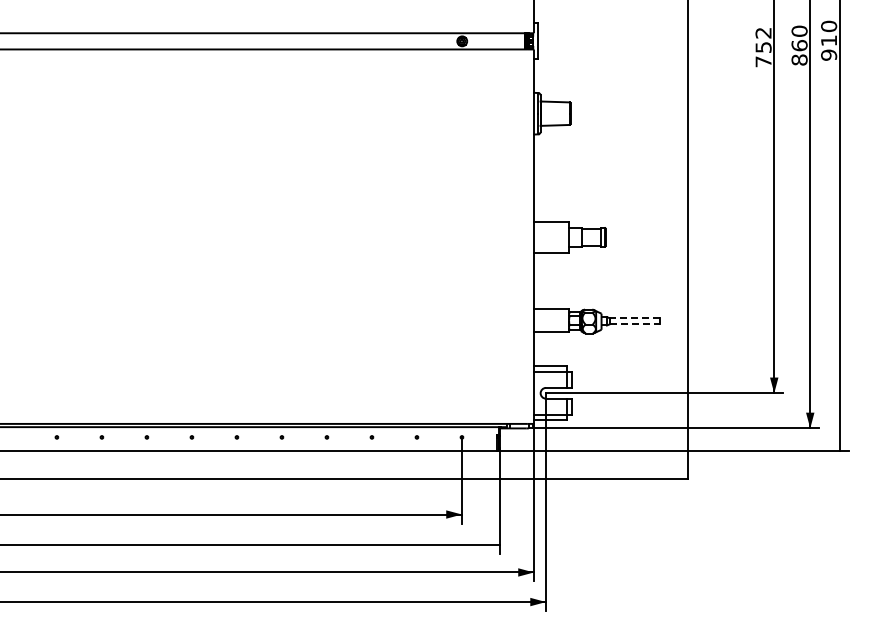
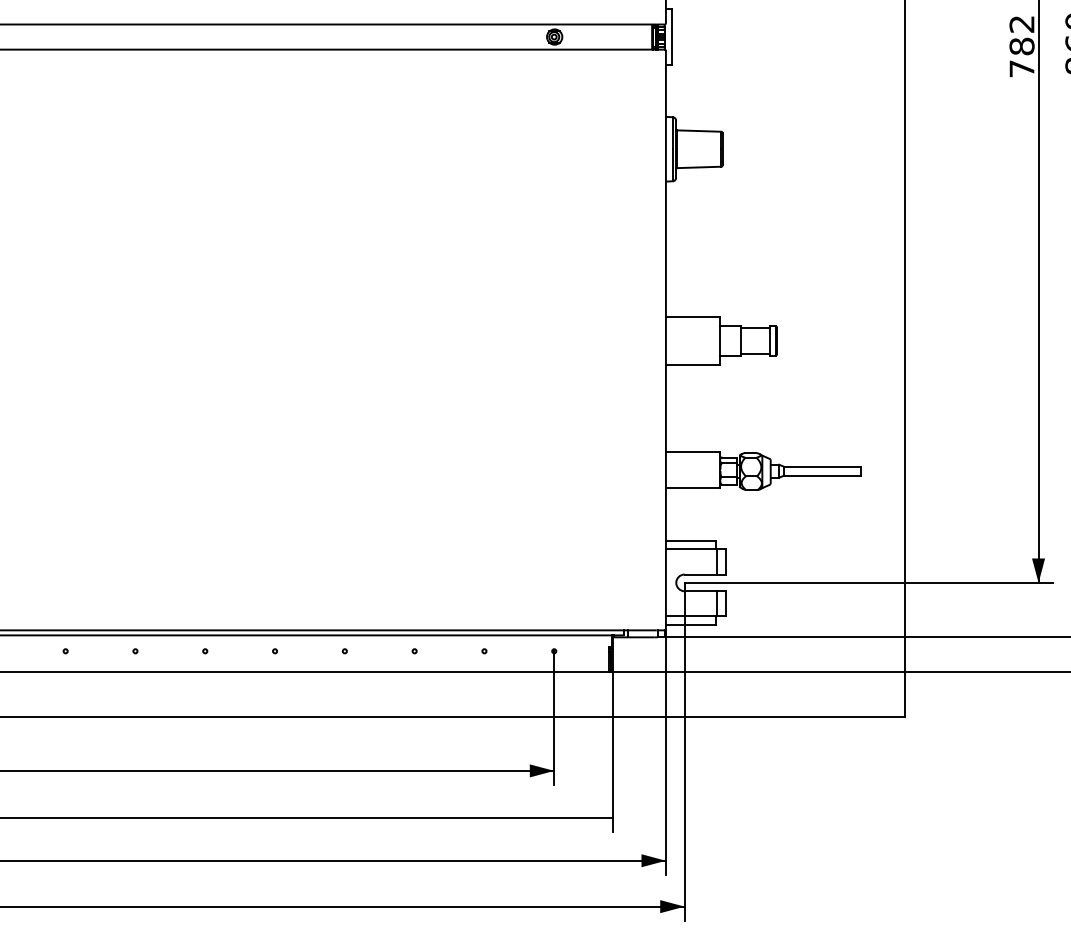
text: (763, 46) -> (1021, 45), 752 -> 782
line: (634, 318) -> (821, 466), dashed -> solid
line: (634, 324) -> (821, 476), dashed -> solid

